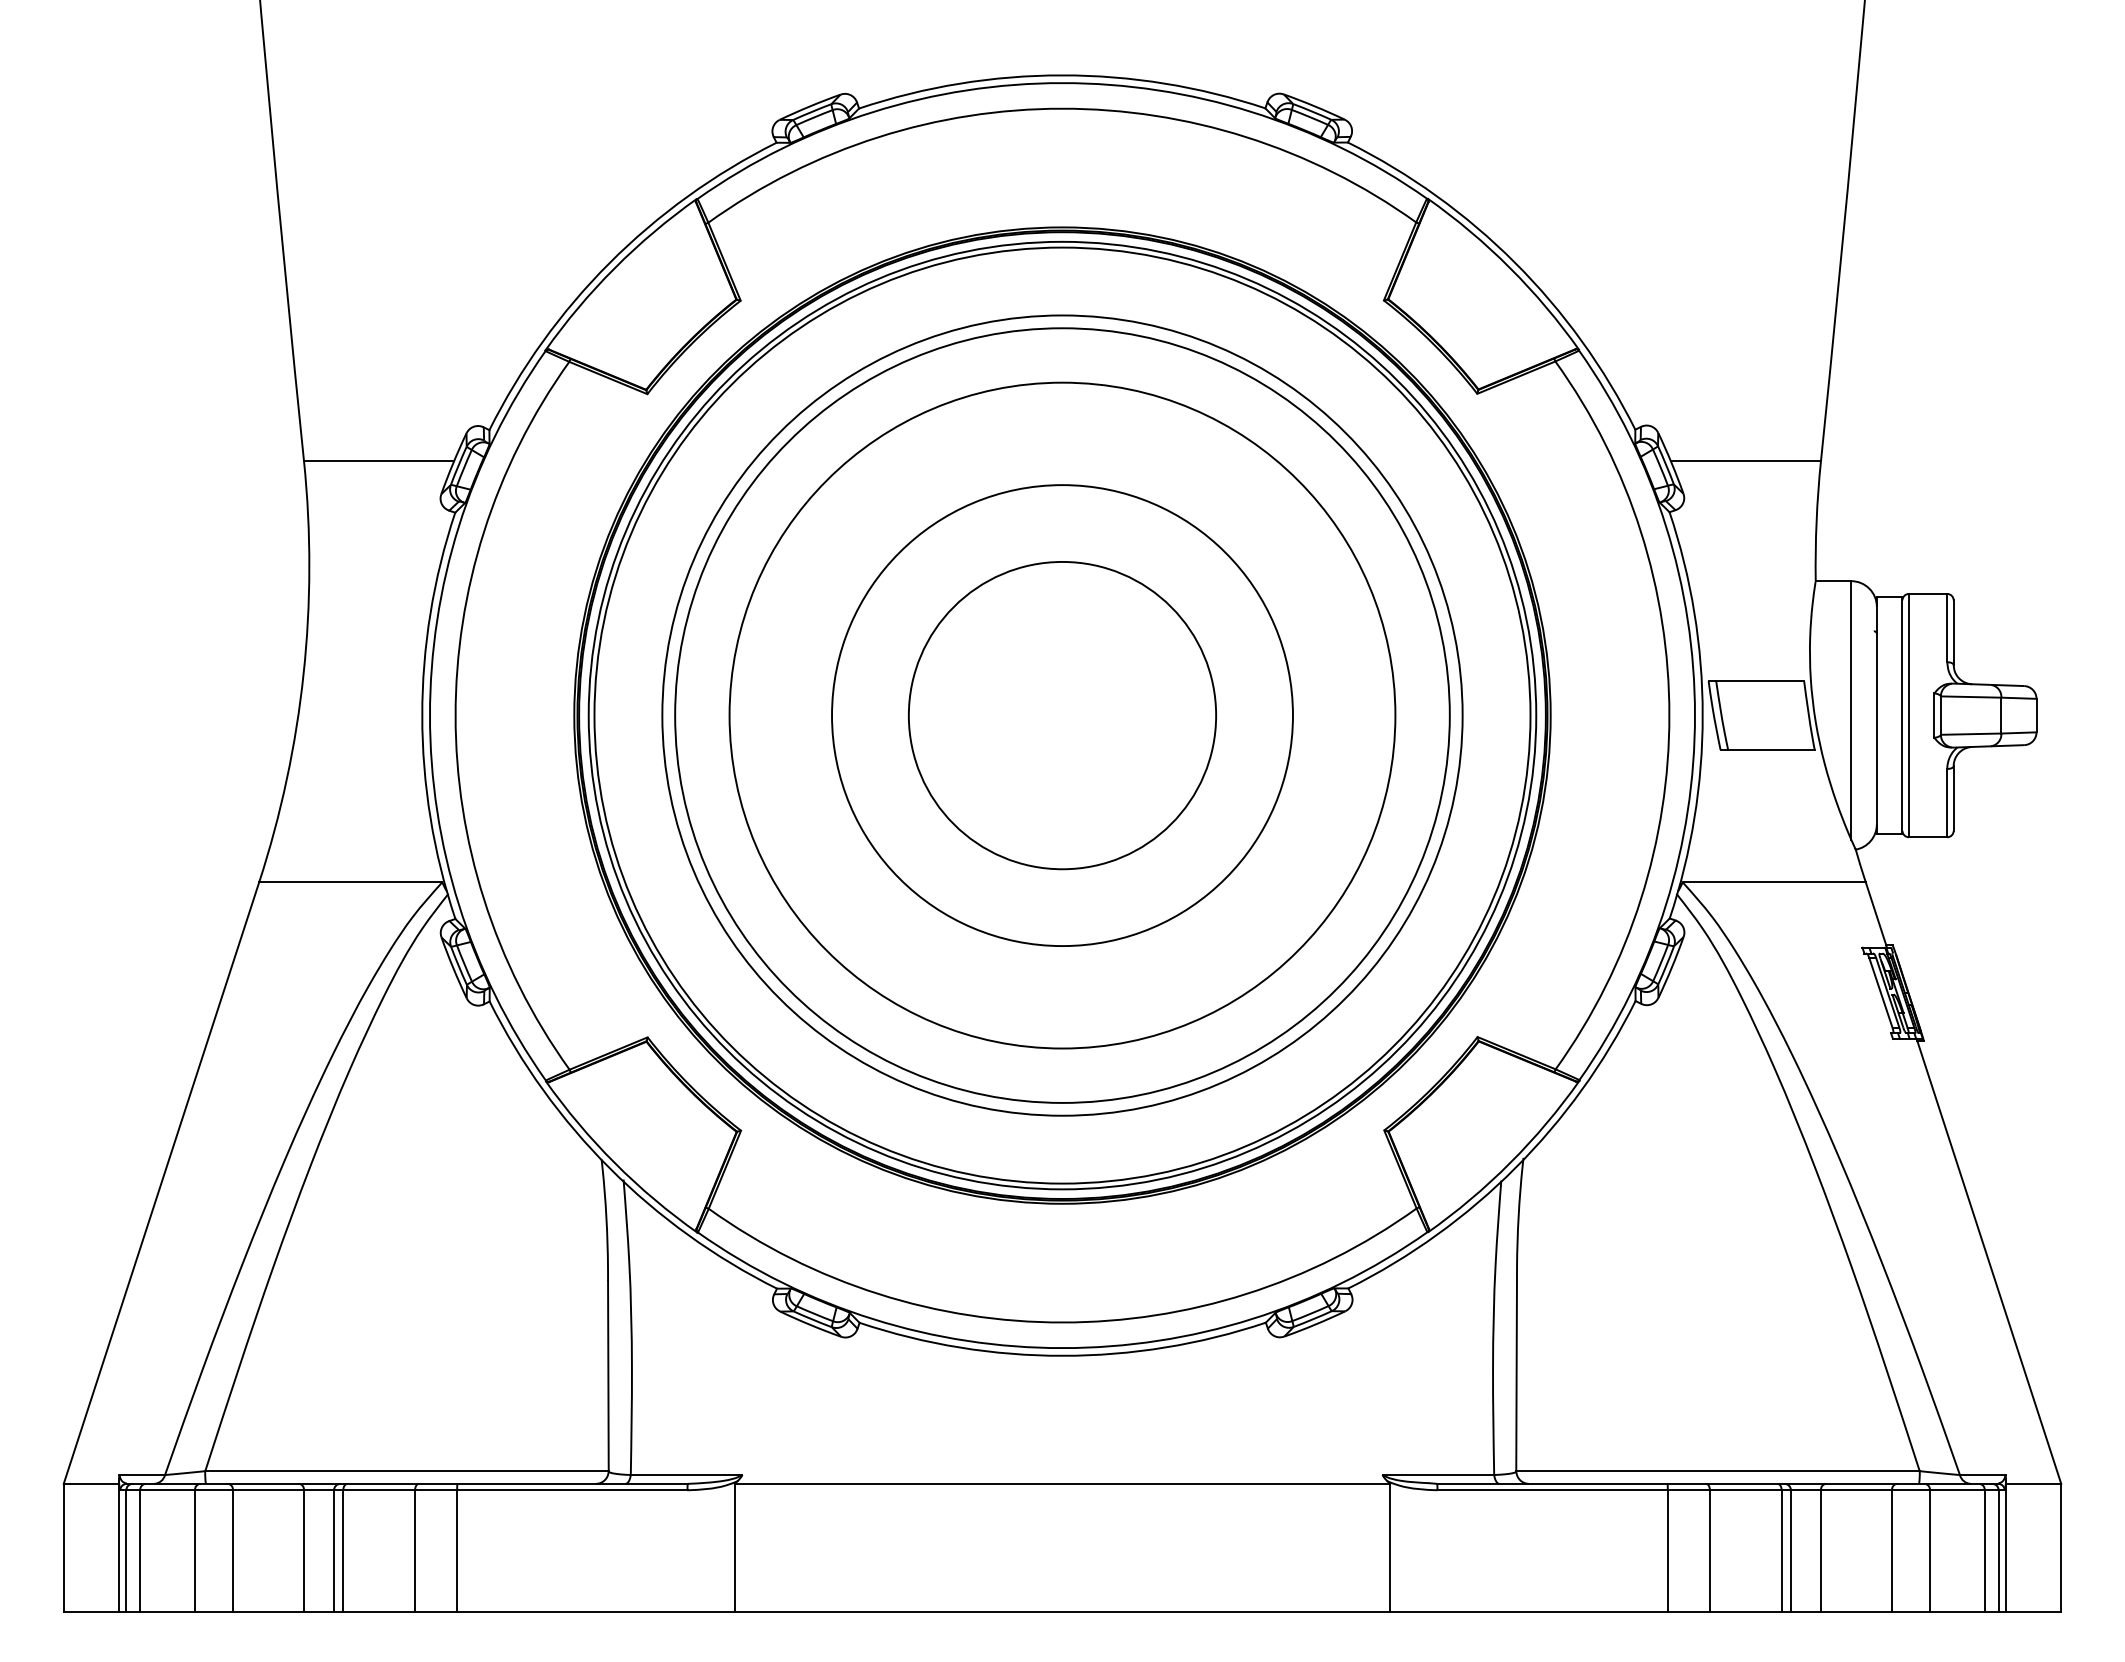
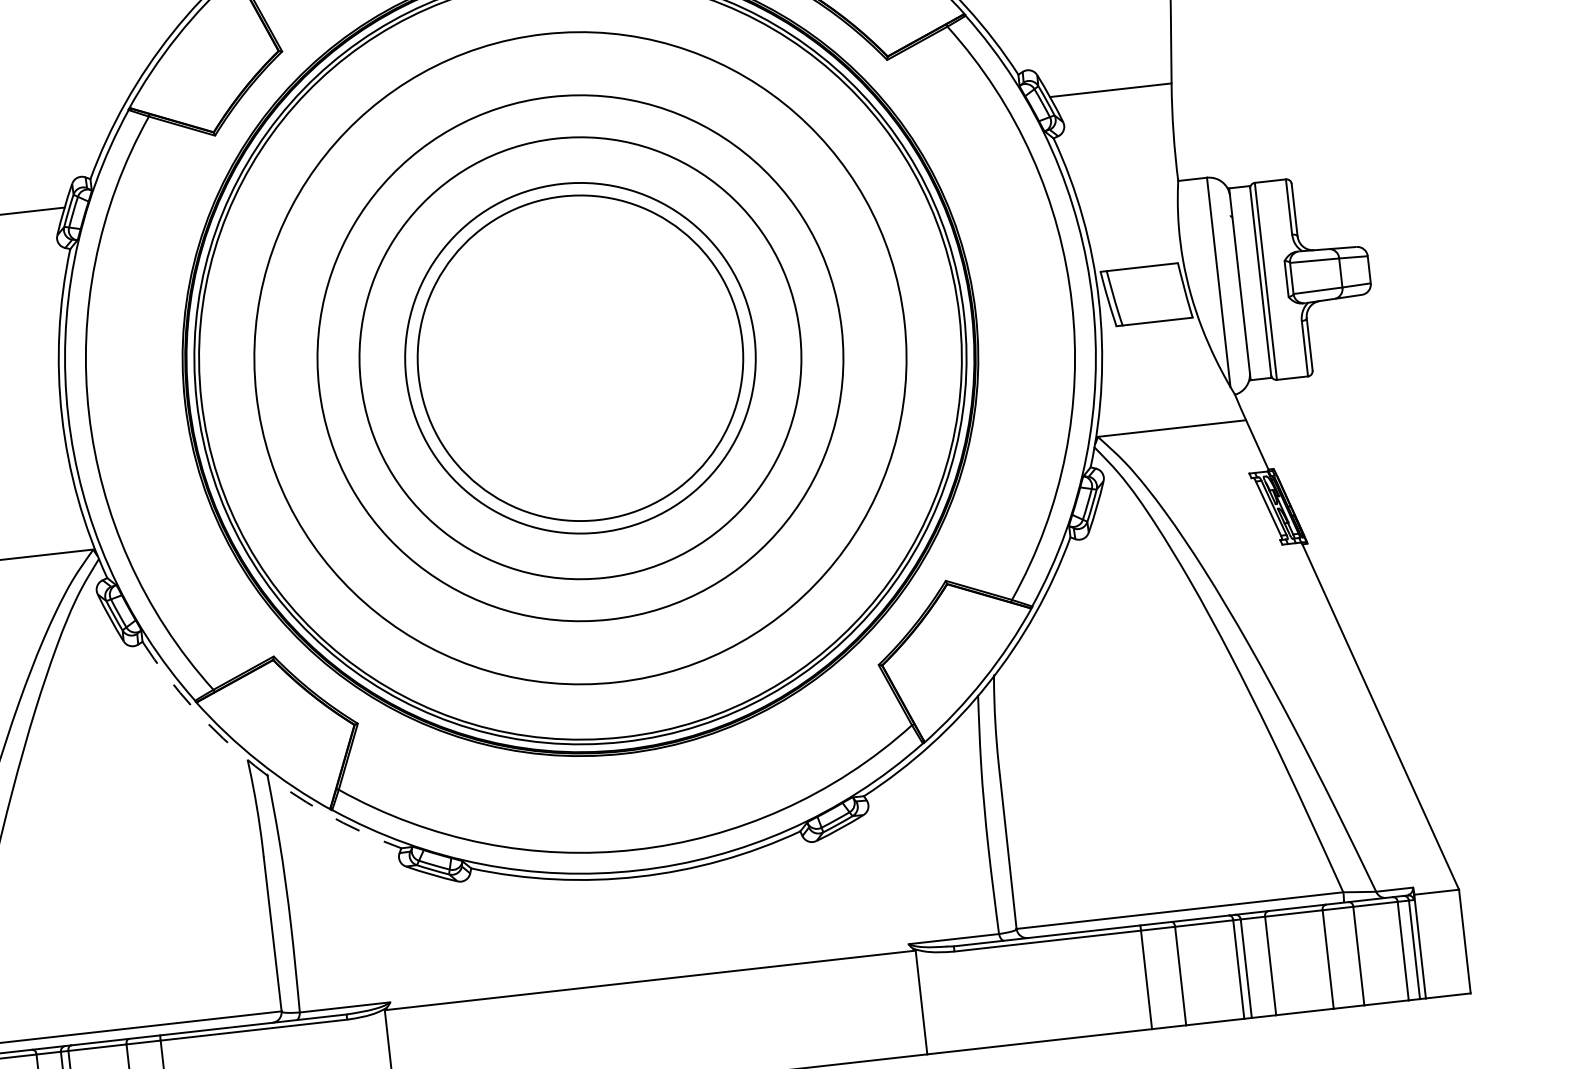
circle: (1062, 715) -> (580, 358), size x0.6
circle: (1062, 715) -> (580, 358), size x0.7
circle: (1062, 715) -> (580, 358), size x1.4
circle: (1062, 715) -> (580, 358), size x1.4
arc: (609, 1168) -> (254, 766), solid -> dashed

